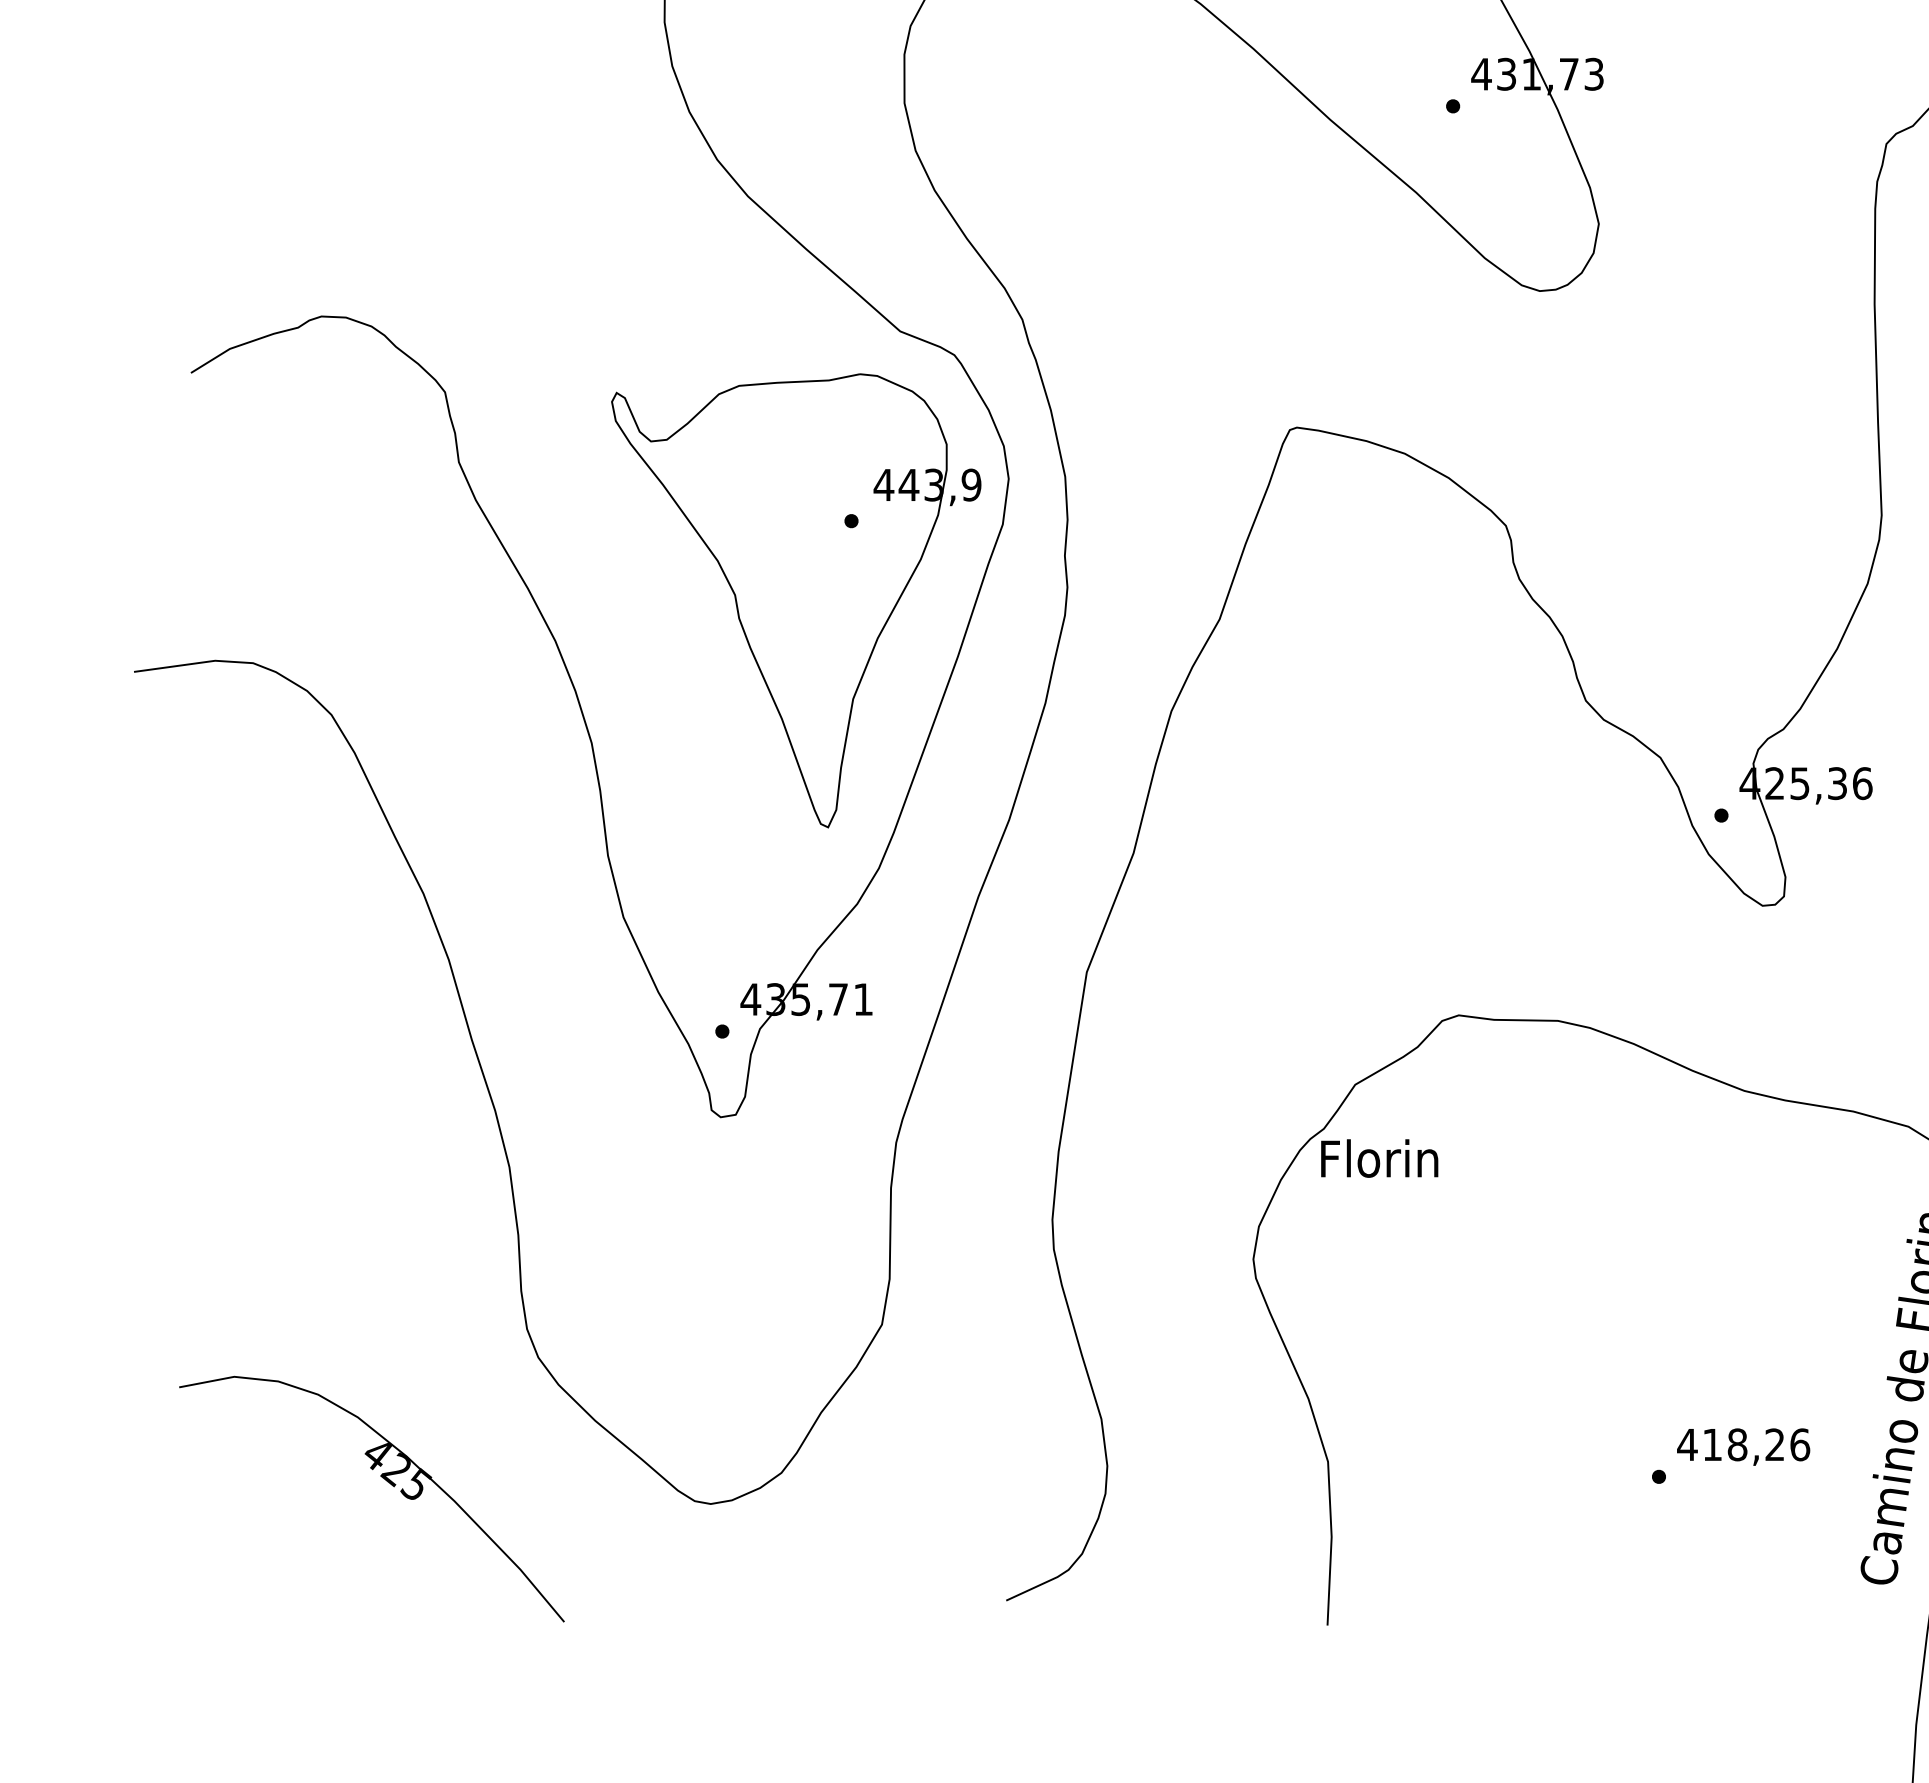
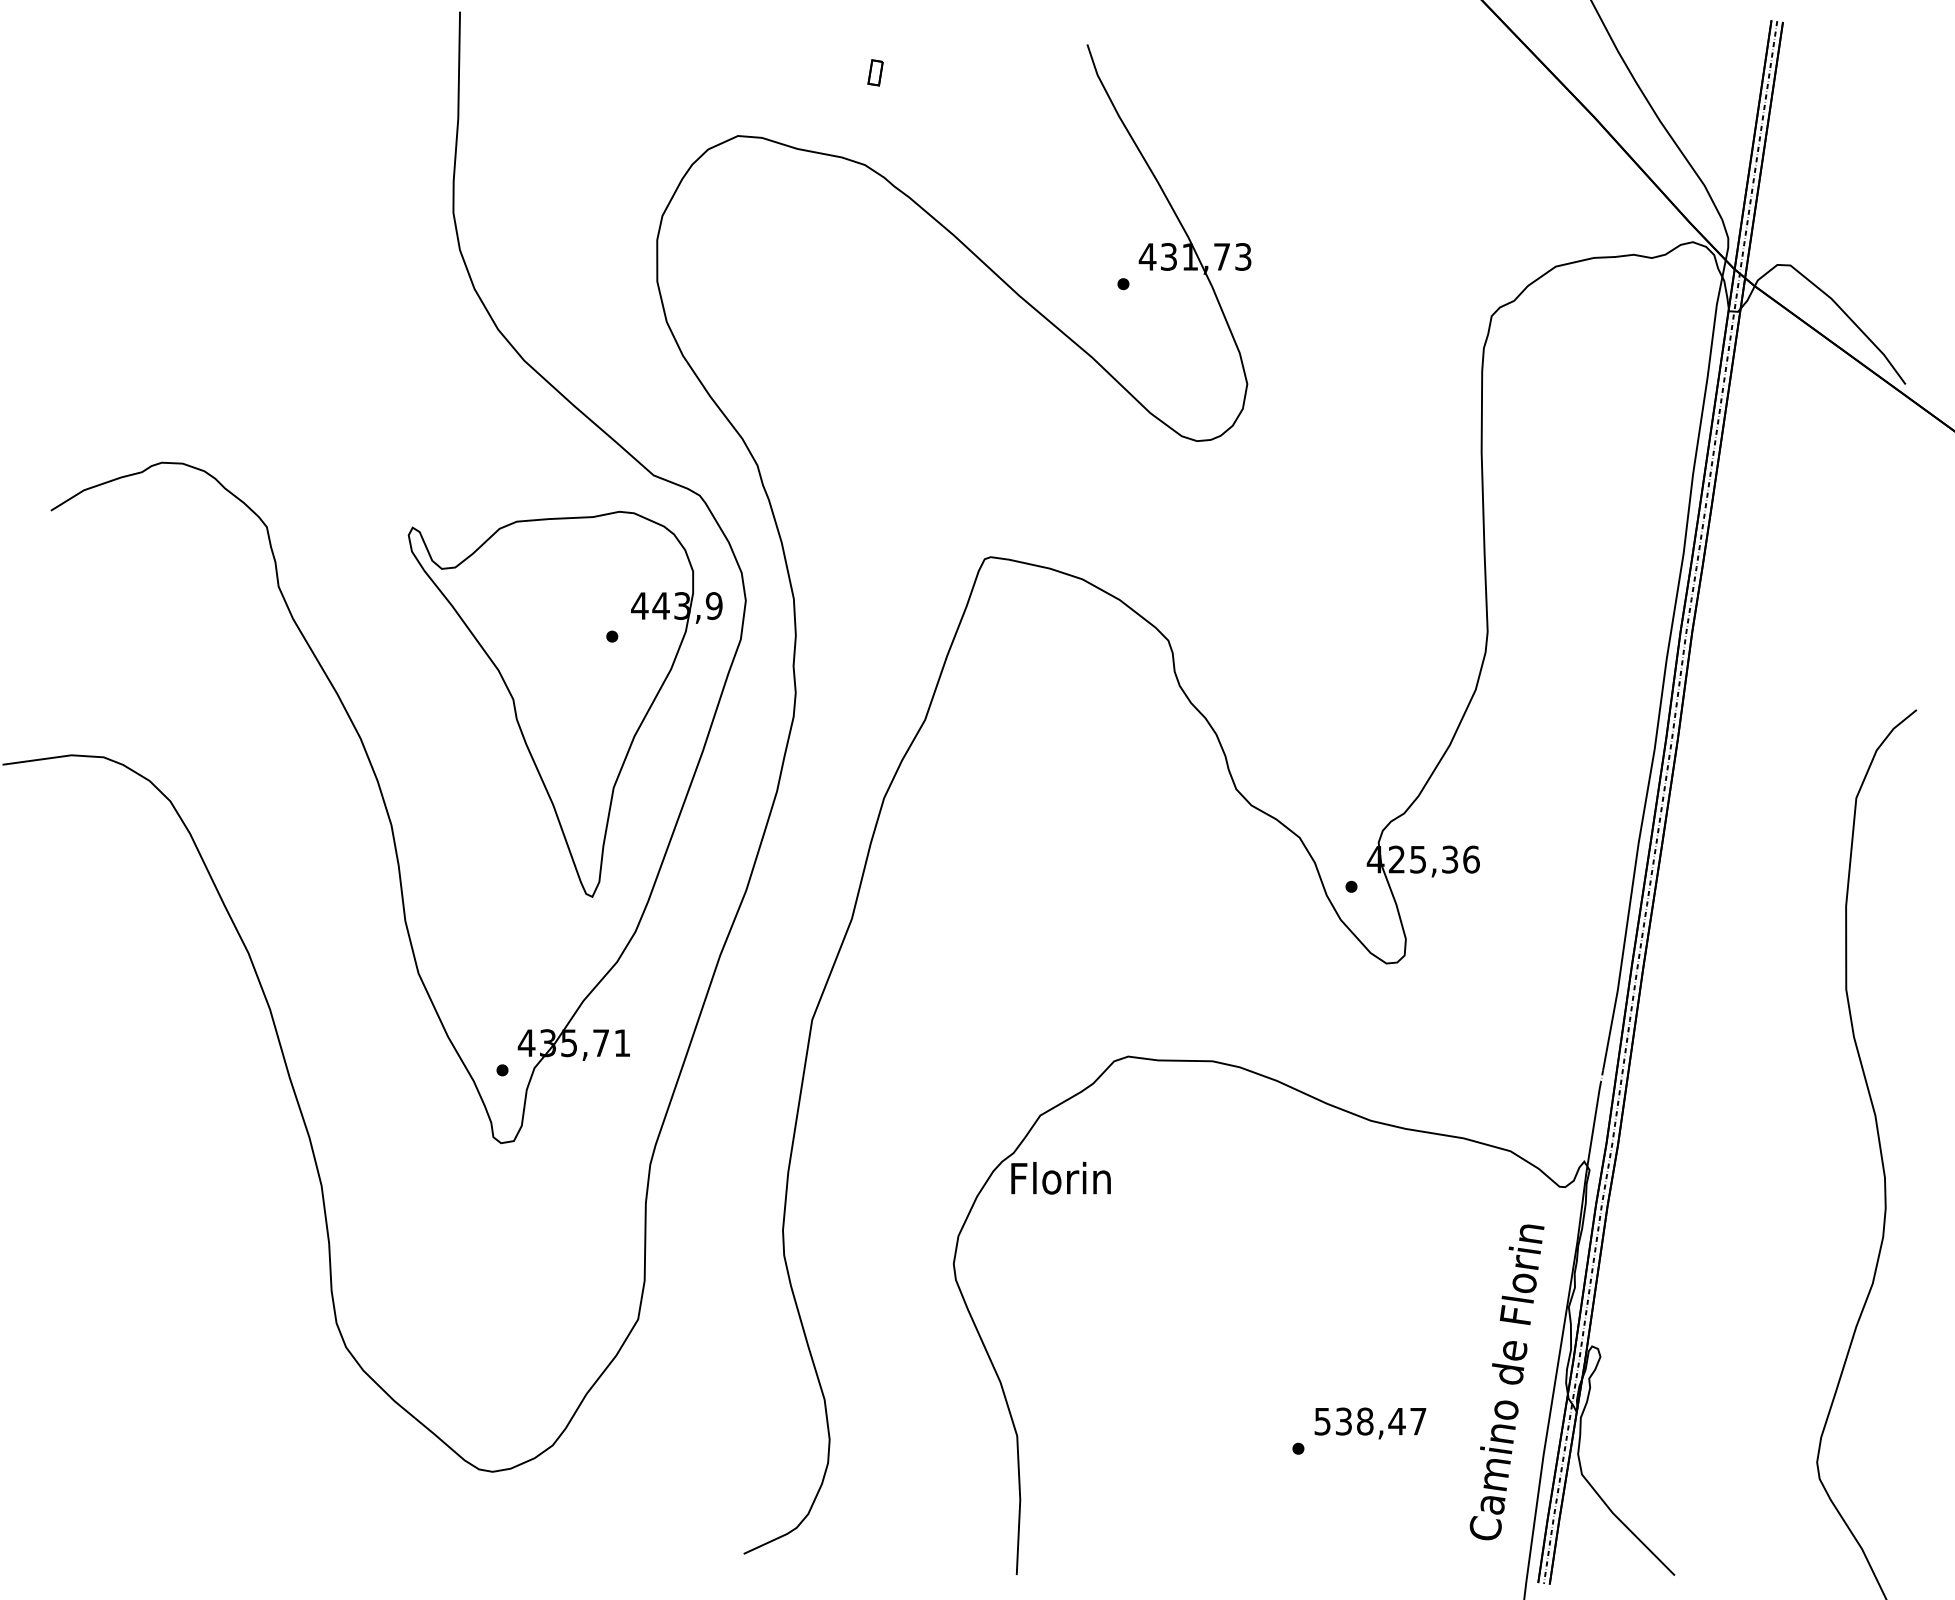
text: (1742, 1444) -> (1369, 1421), 418,26 -> 538,47
part: (385, 1481) -> (216, 1452), removed

